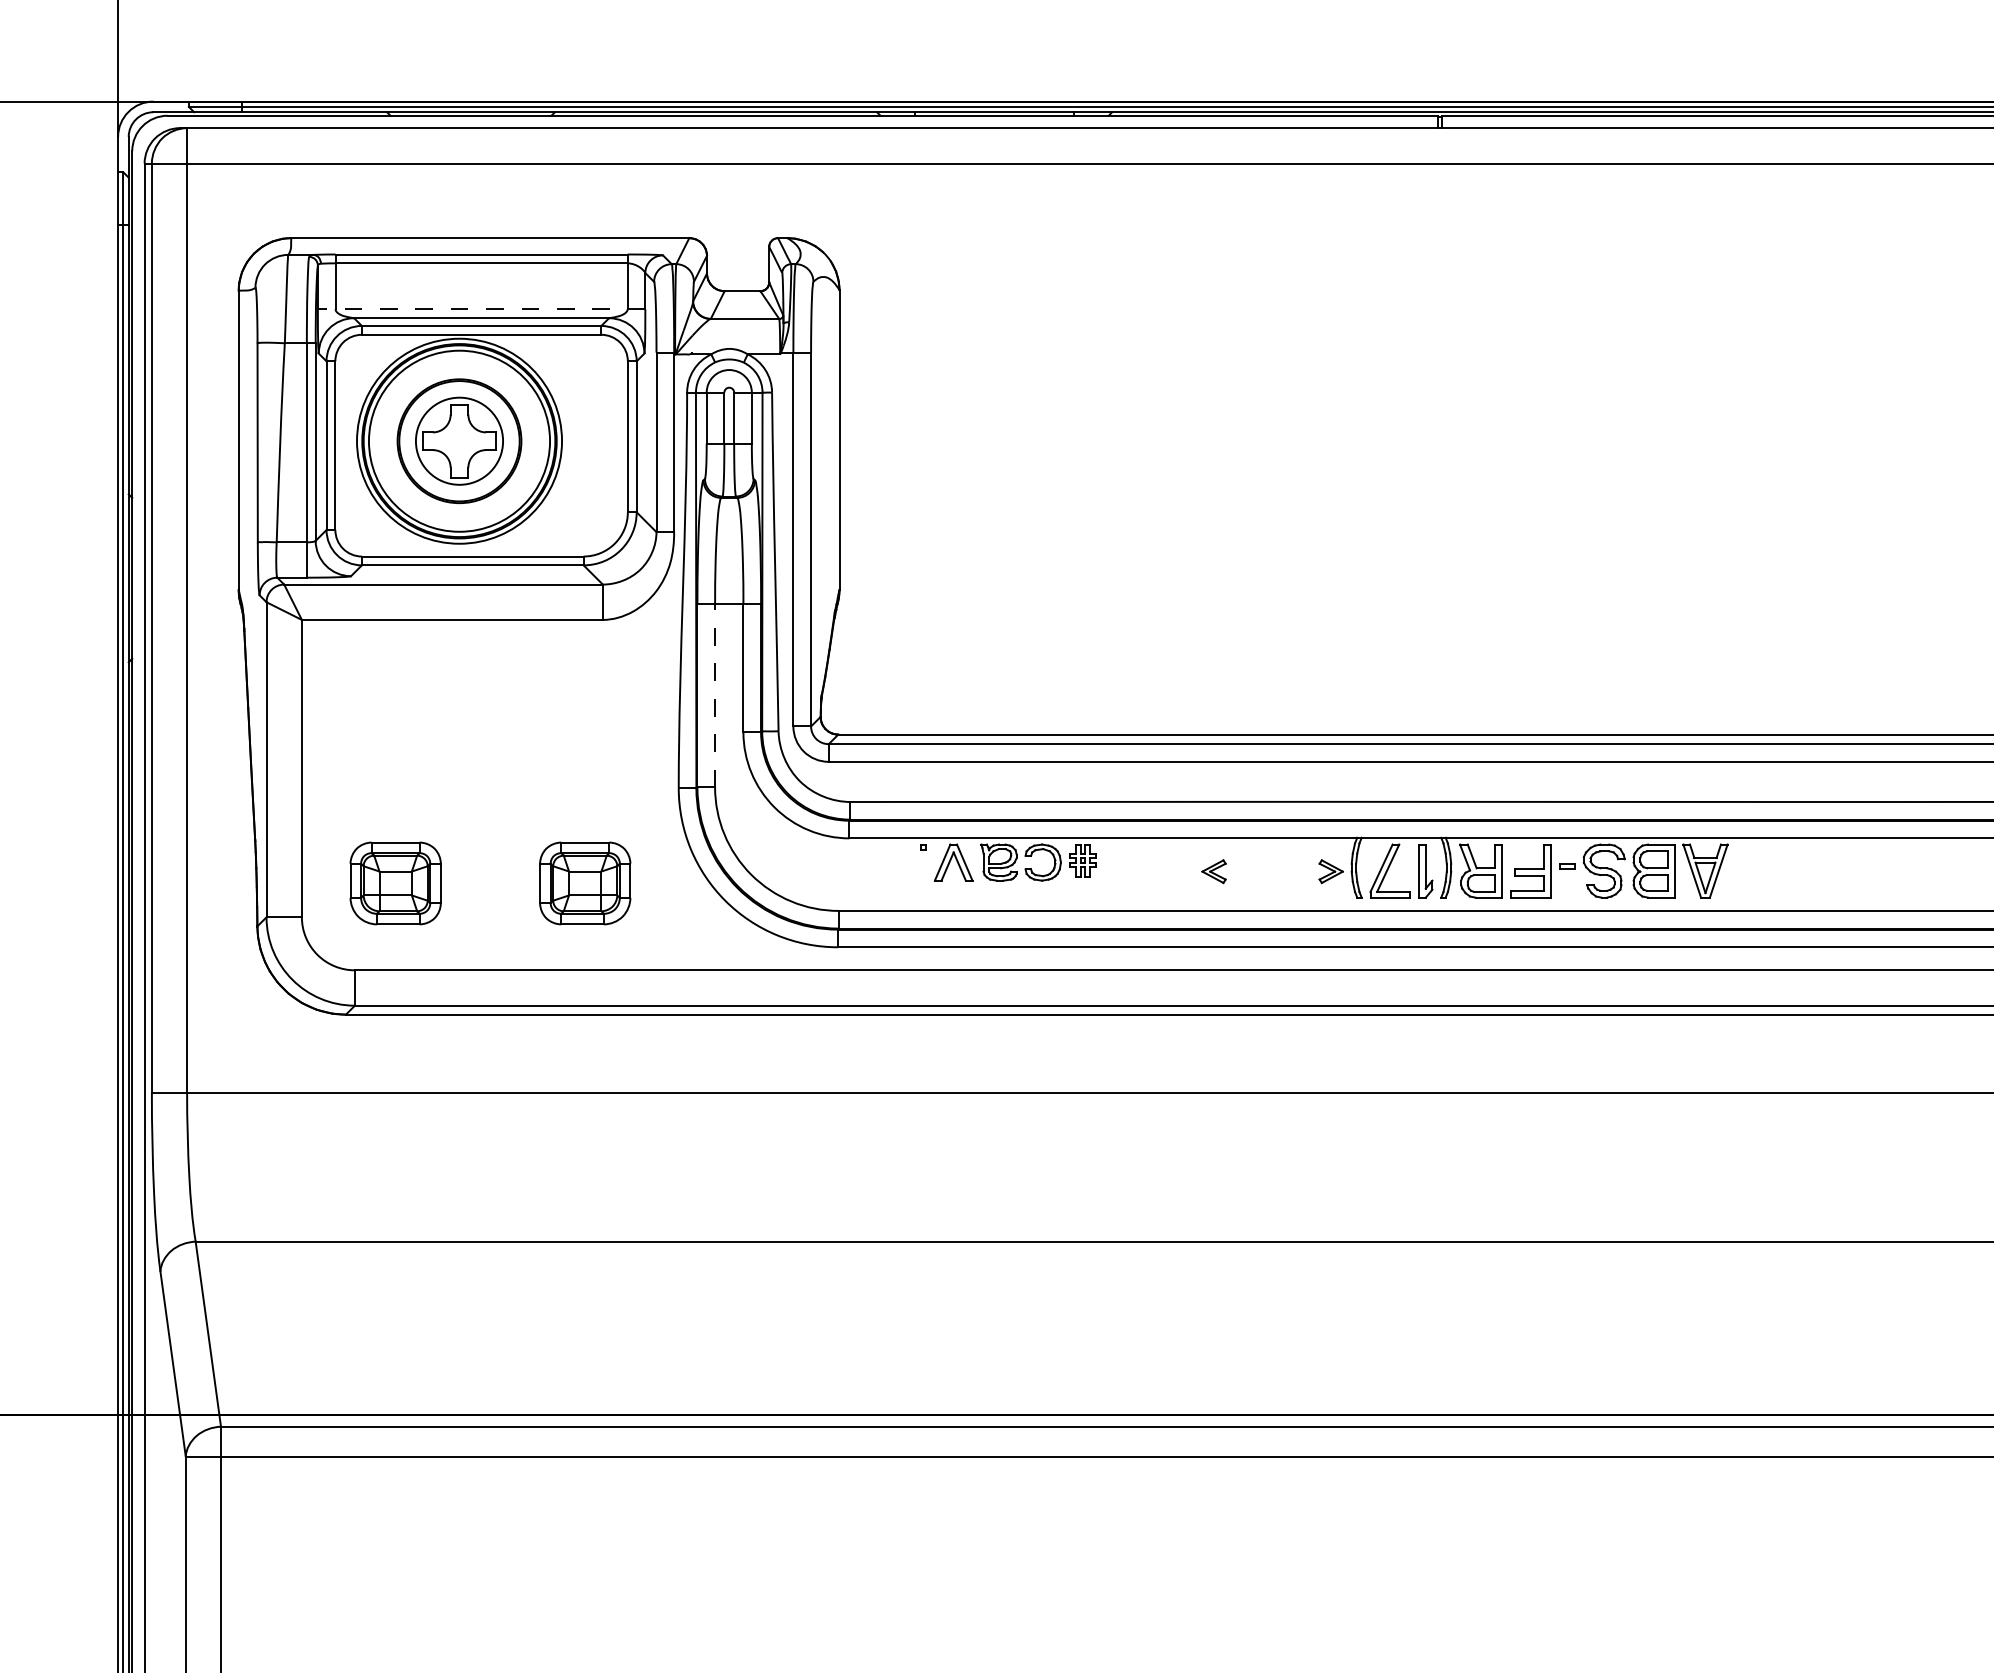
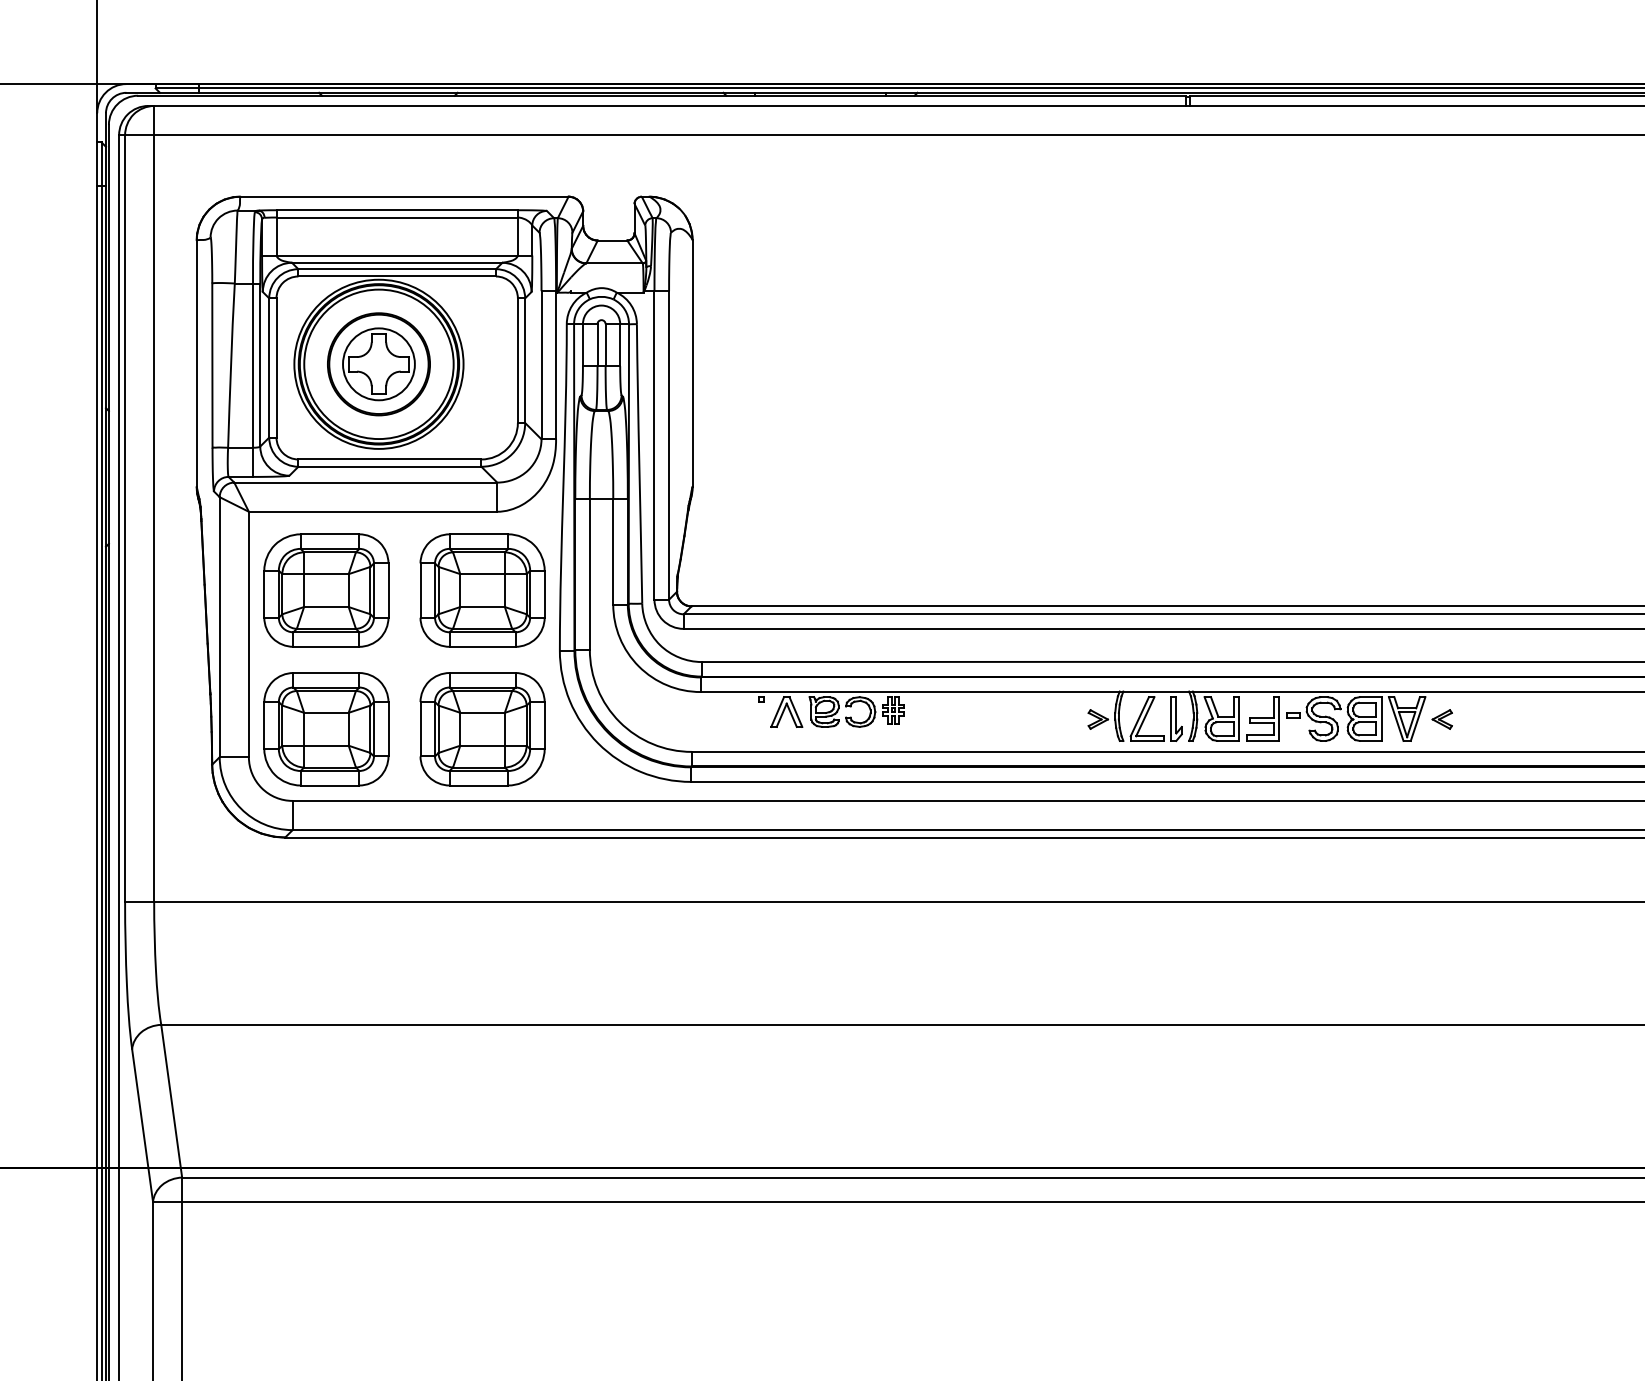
line: (481, 309) -> (397, 255), dashed -> solid
line: (715, 695) -> (590, 574), dashed -> solid
part: (395, 715) -> (326, 590), added
part: (585, 715) -> (482, 590), added
part: (1213, 871) -> (1441, 719), moved
part: (395, 883) -> (326, 729), size x1.67
part: (585, 883) -> (482, 729), size x1.67

